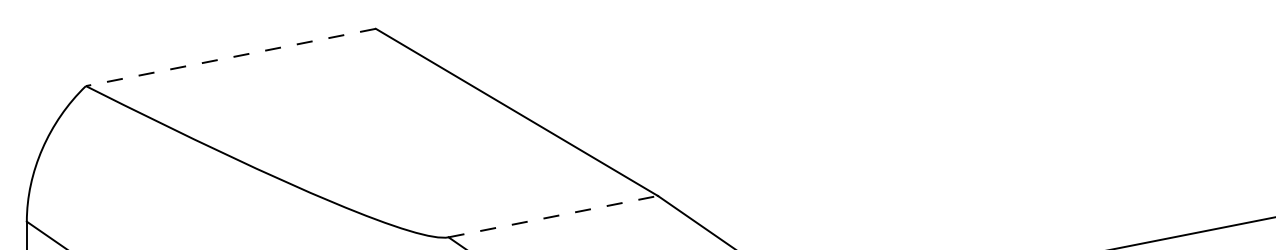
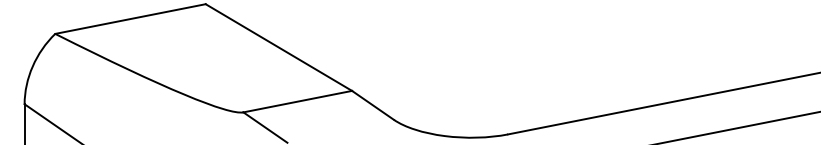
line: (230, 58) -> (130, 19), dashed -> solid
line: (554, 216) -> (298, 101), dashed -> solid

